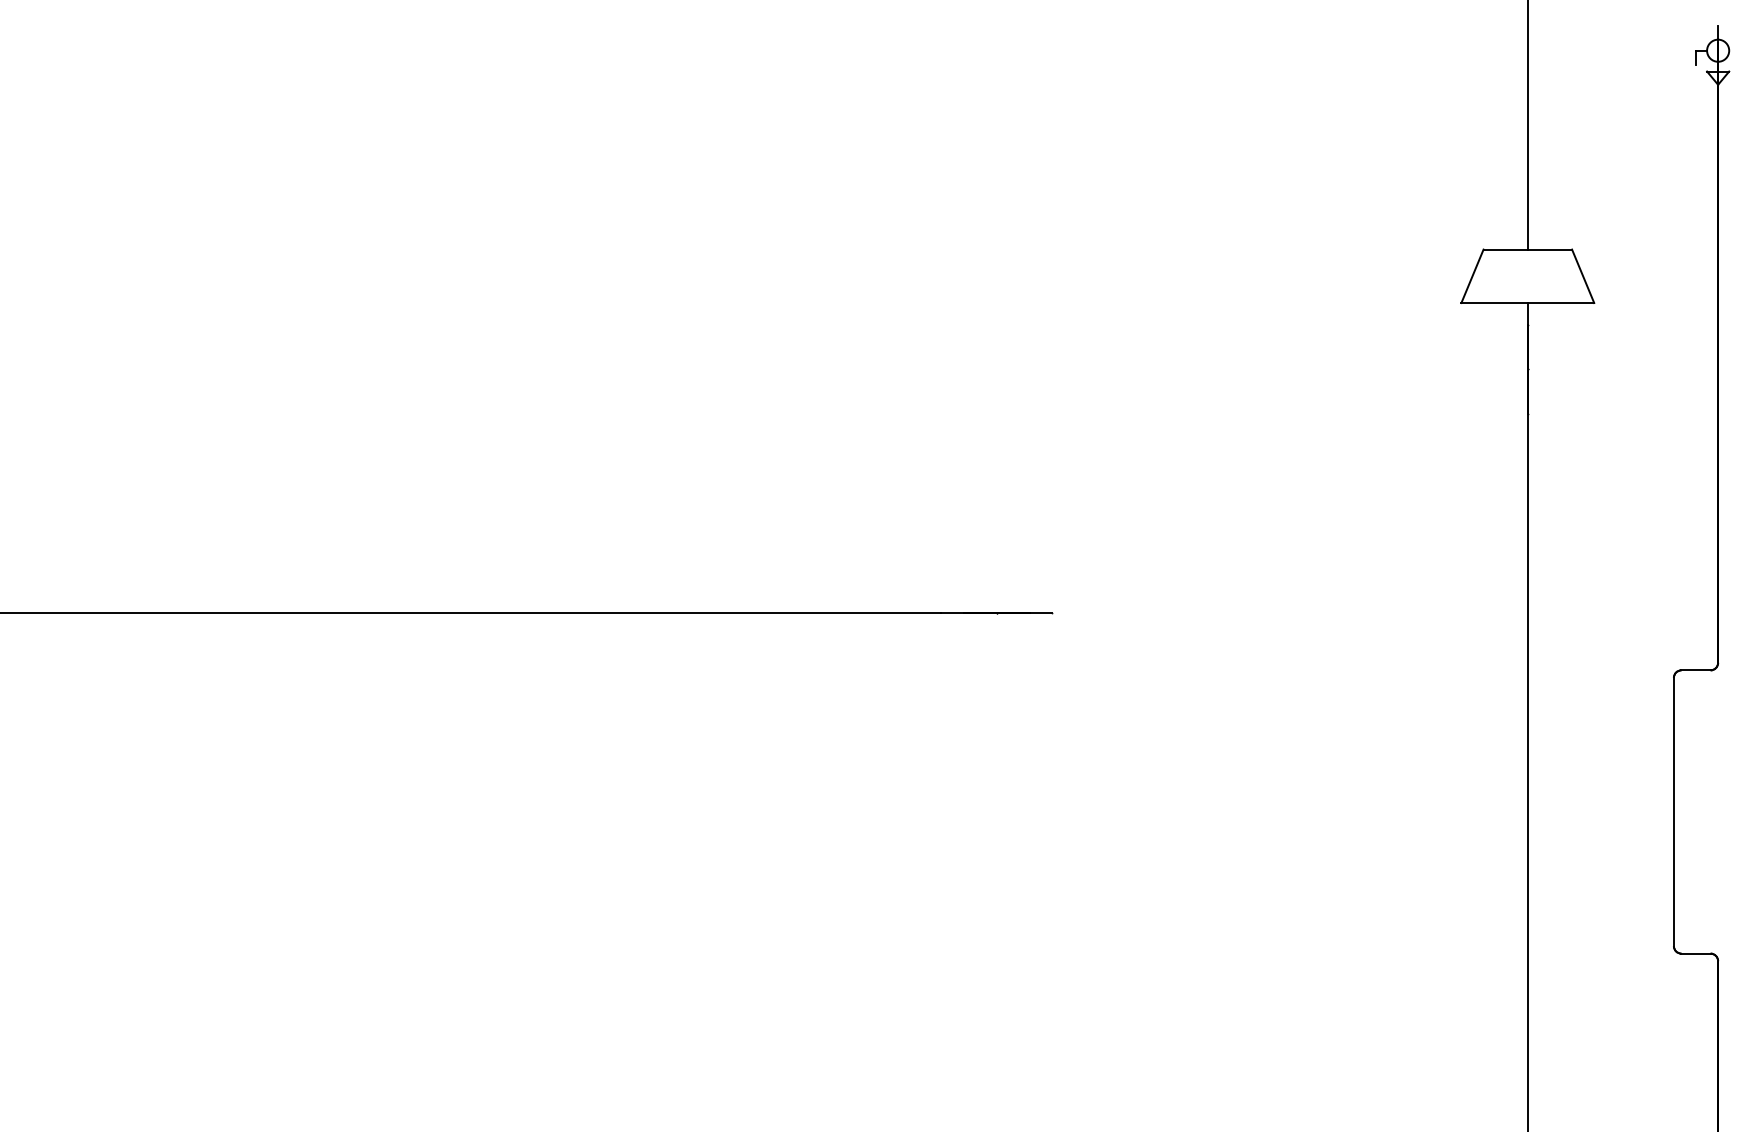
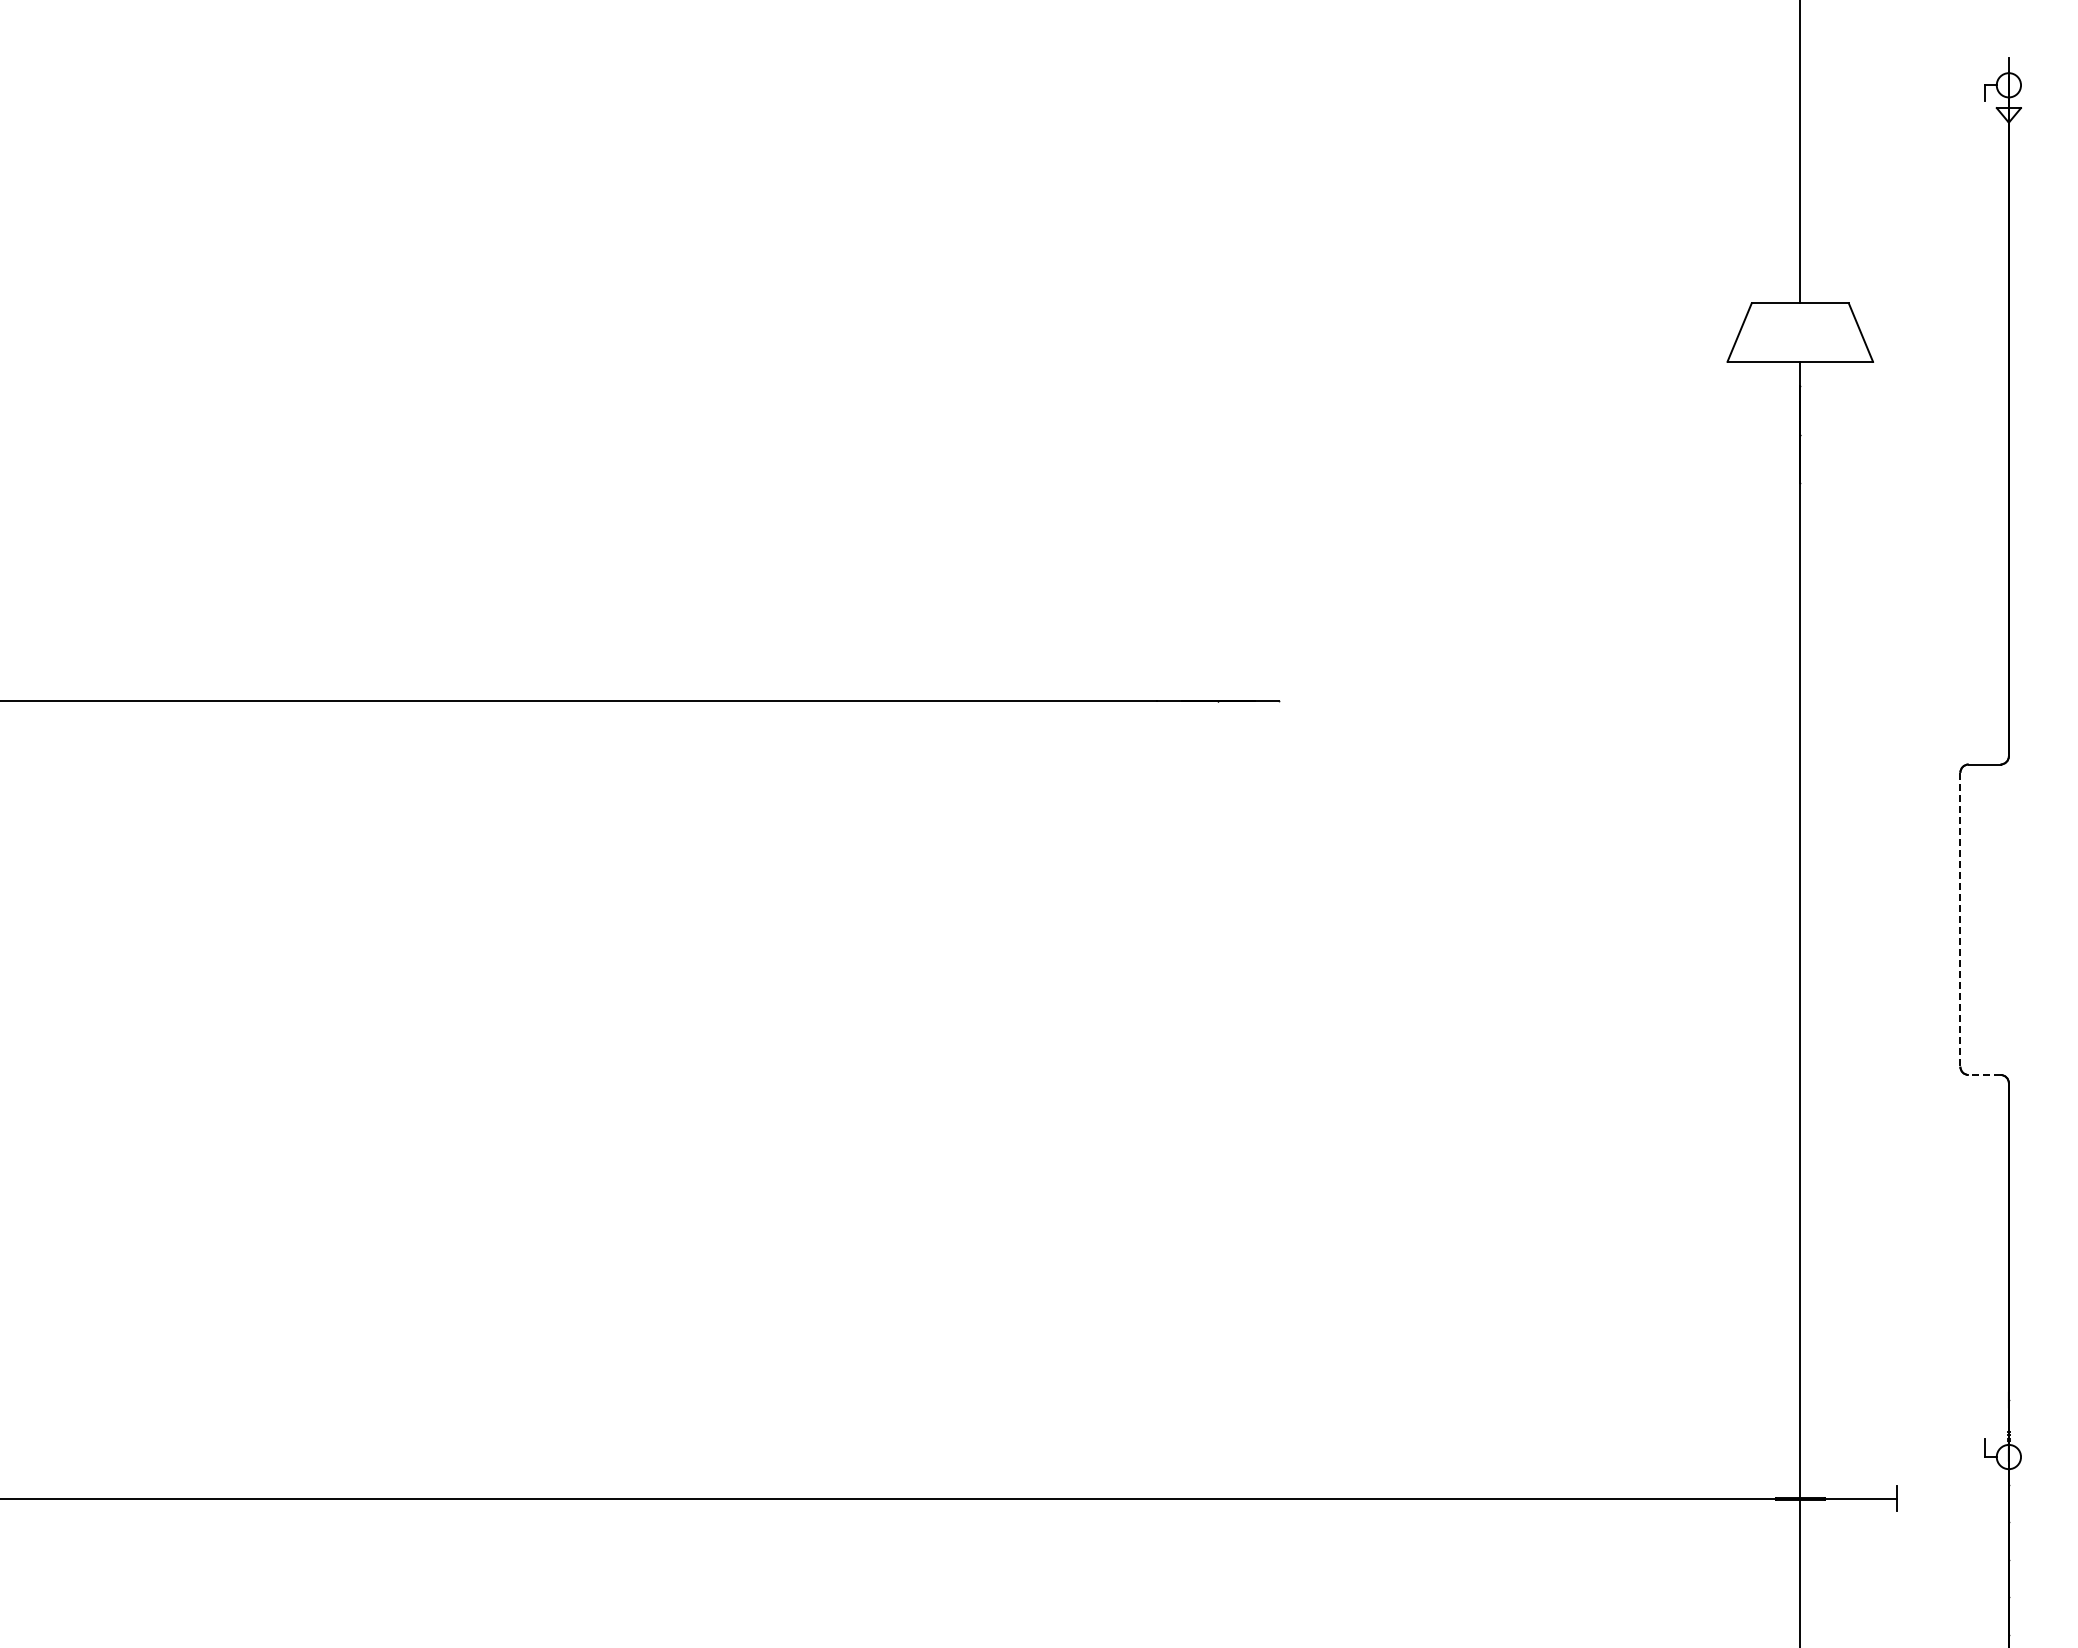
line: (1673, 811) -> (1960, 919), solid -> dashed
line: (1695, 954) -> (1984, 1075), solid -> dashed

